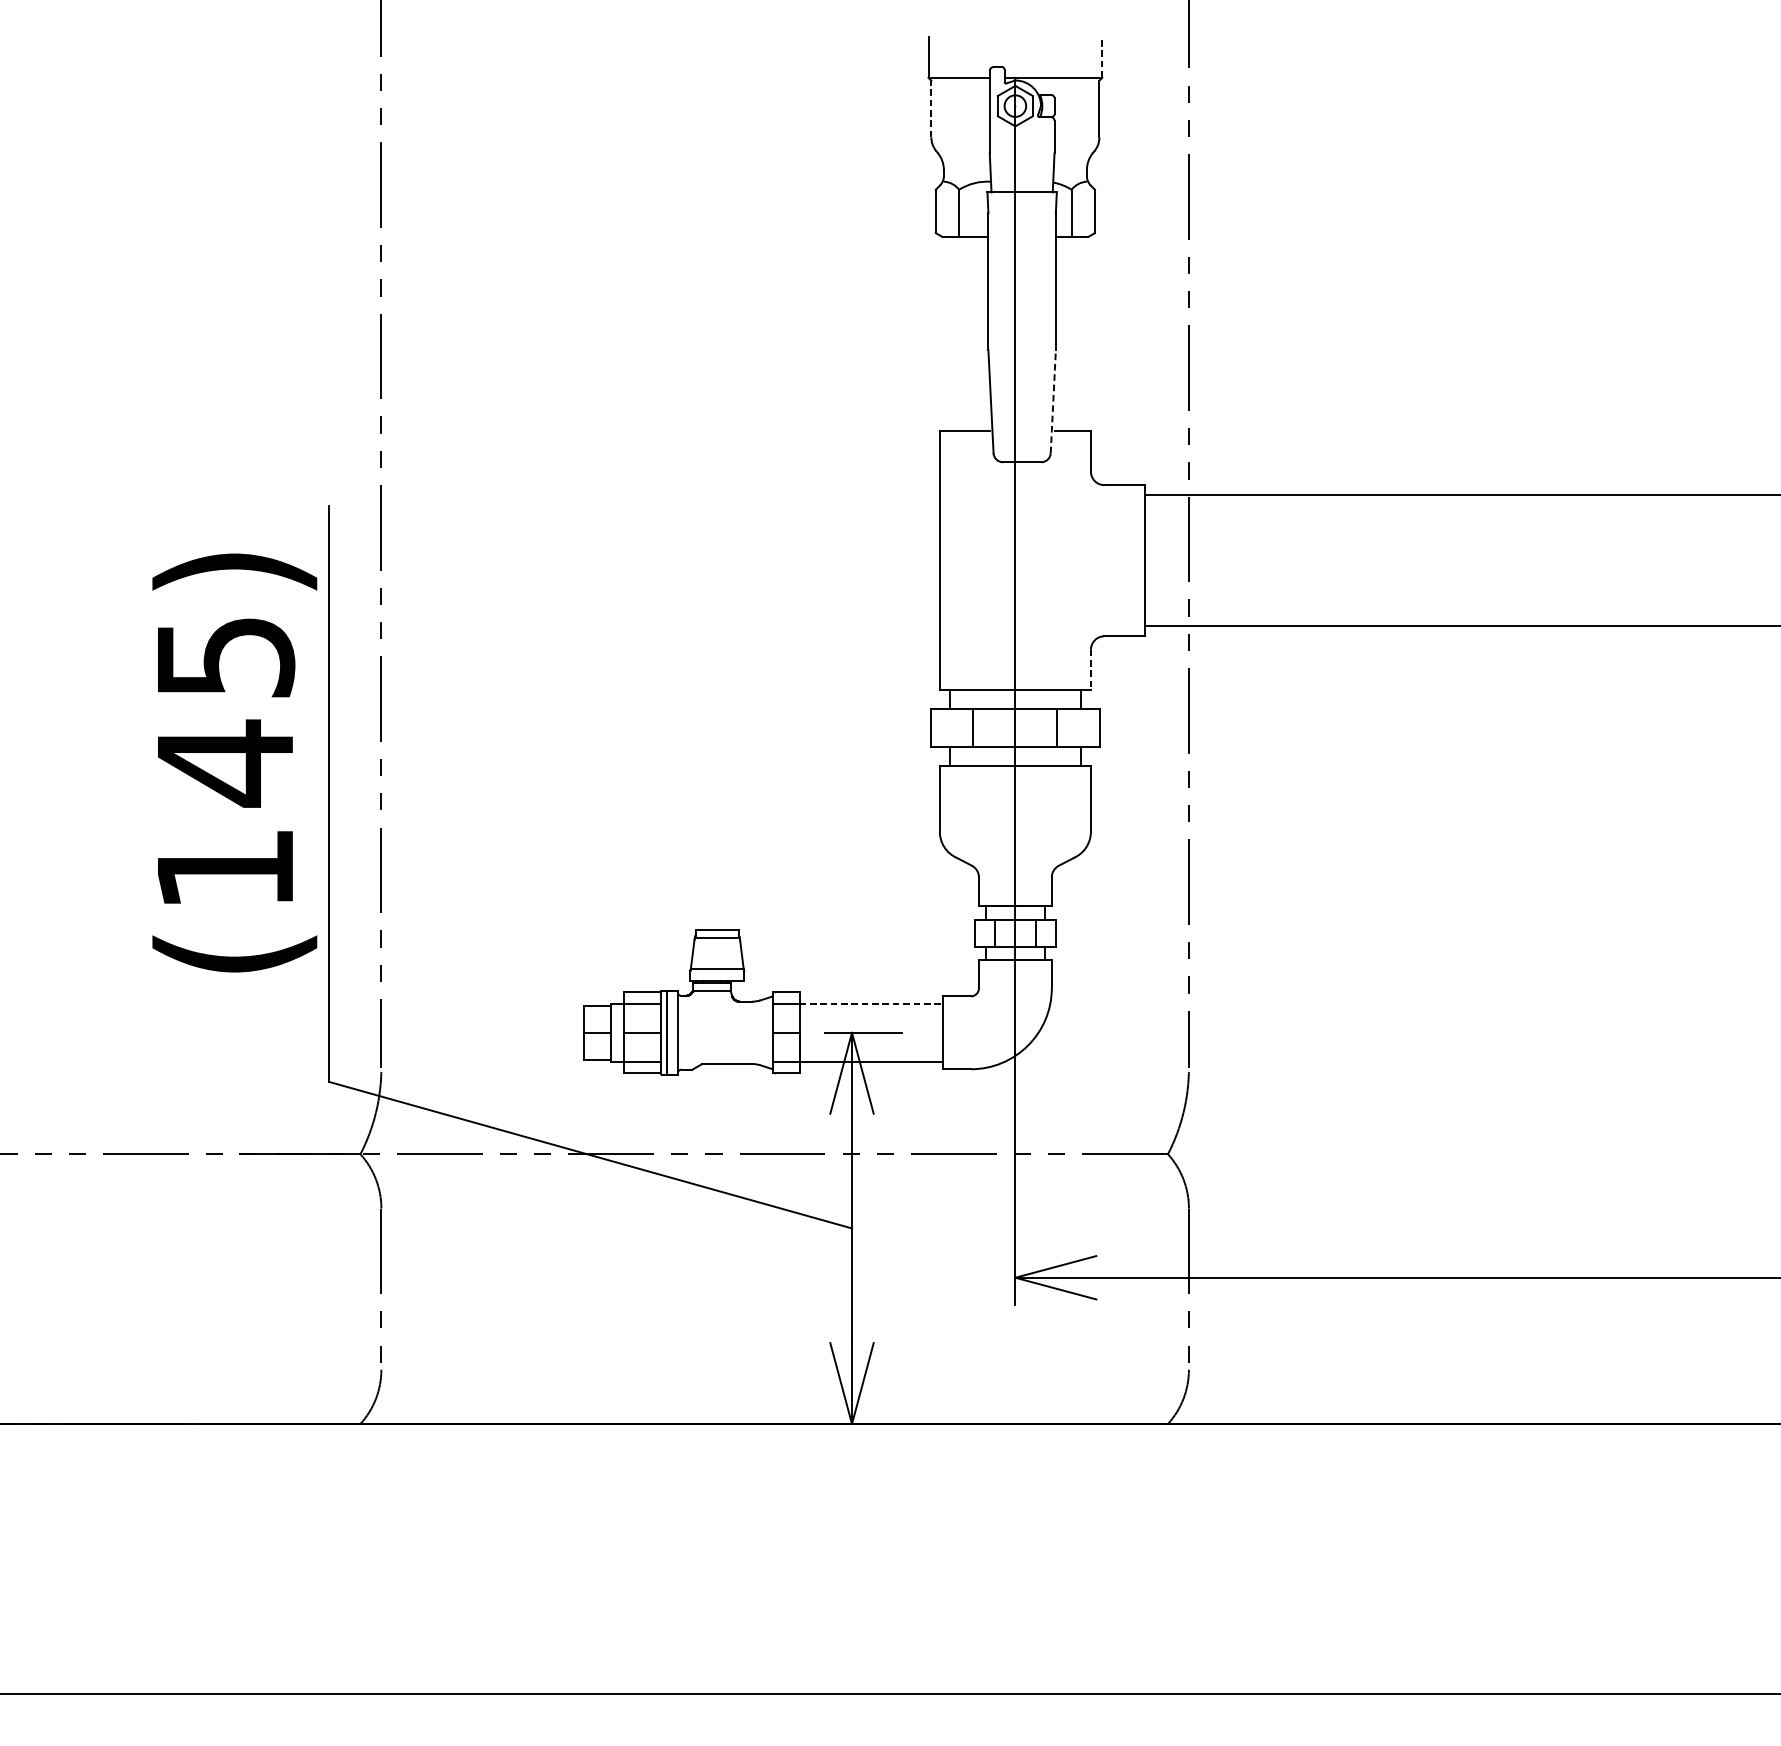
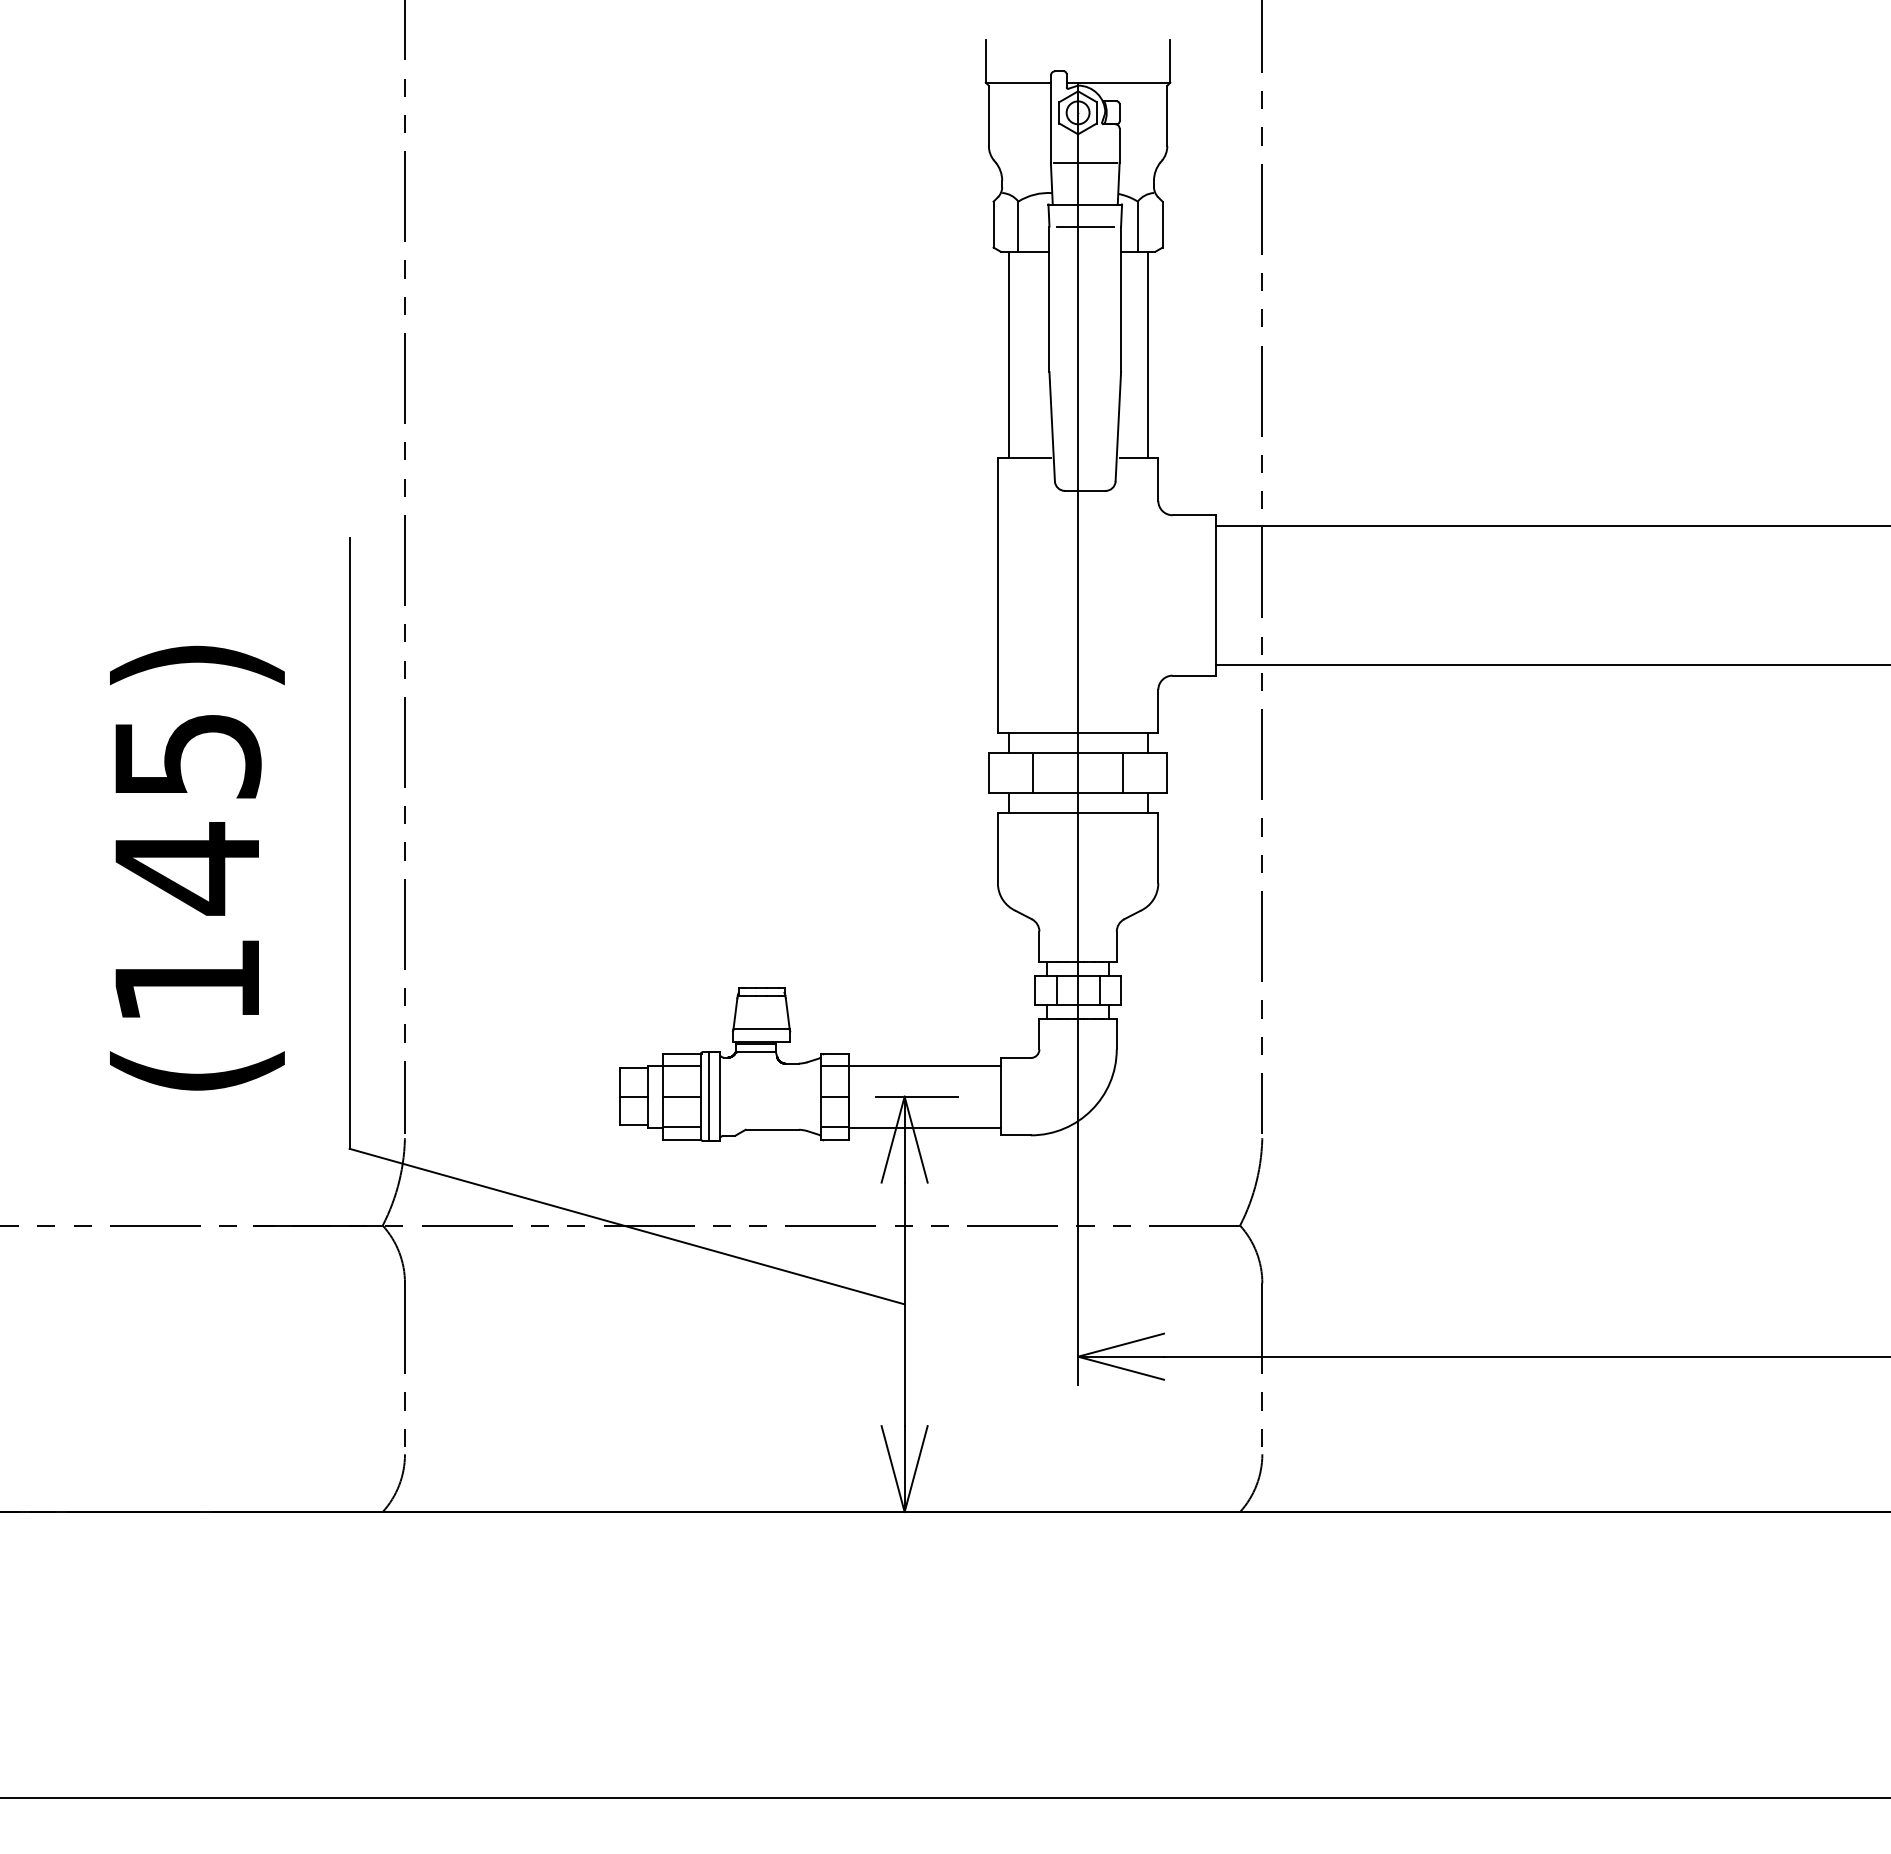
line: (1102, 56) -> (1170, 60), dashed -> solid
line: (931, 108) -> (988, 115), dashed -> solid
line: (1021, 152) -> (1084, 162), added
line: (1021, 213) -> (1084, 226), added
line: (949, 333) -> (1008, 354), added
line: (1080, 333) -> (1147, 354), added
line: (1053, 401) -> (1118, 426), dashed -> solid
line: (1091, 670) -> (1158, 711), dashed -> solid
text: (234, 762) -> (197, 867), moved
line: (870, 1003) -> (924, 1065), dashed -> solid

